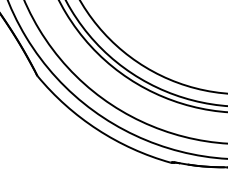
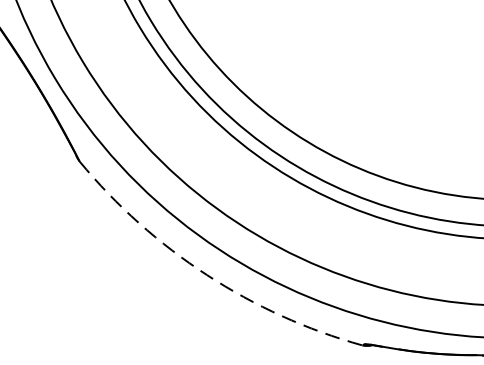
arc: (97, 129) -> (206, 274), solid -> dashed

